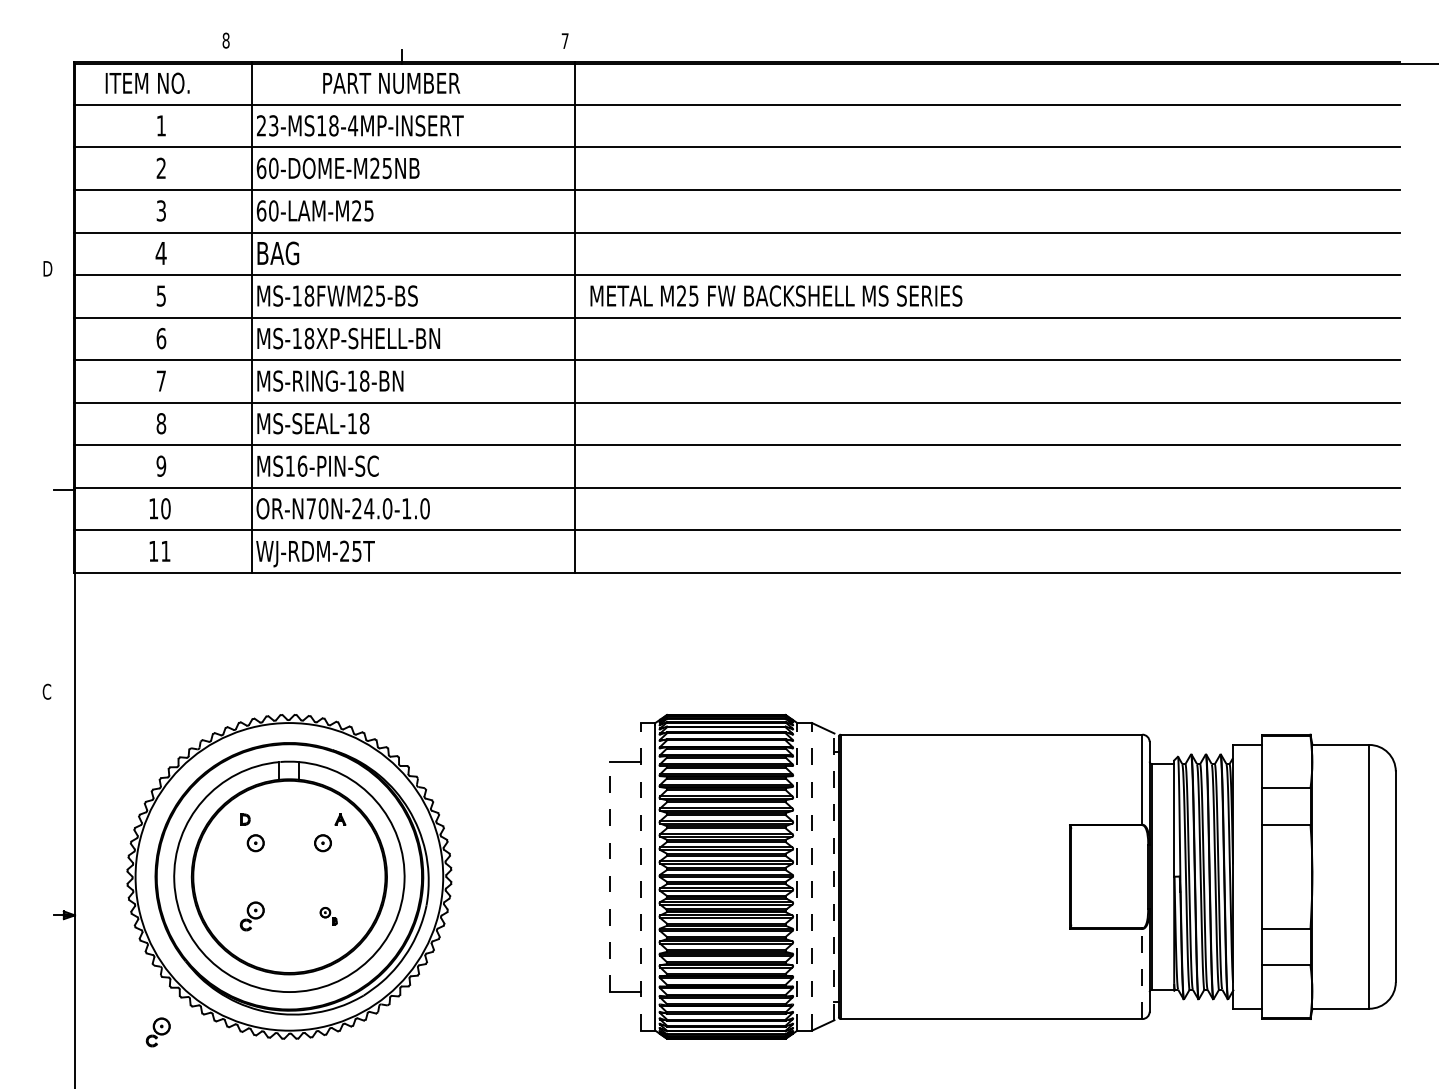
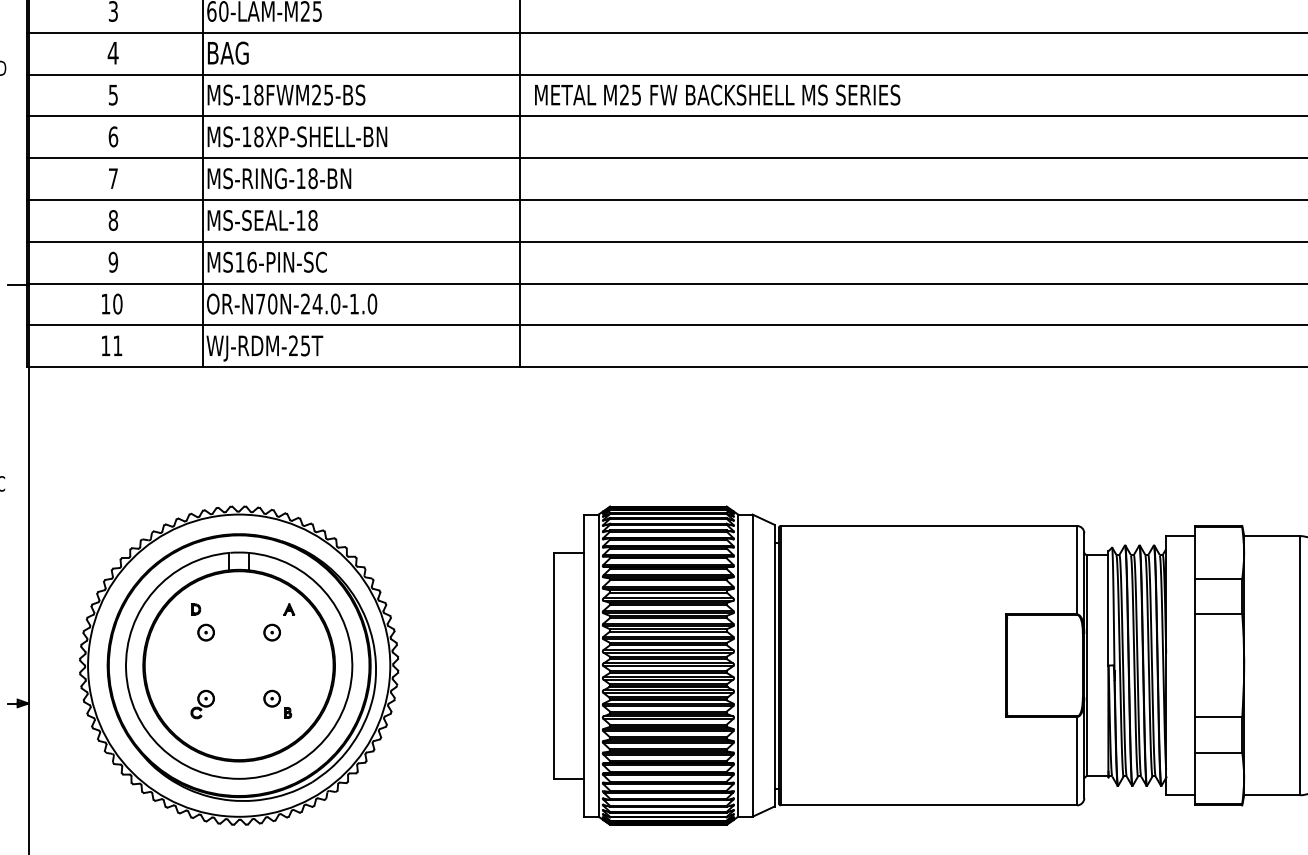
line: (640, 876) -> (584, 665), dashed -> solid
line: (797, 876) -> (738, 665), dashed -> solid
line: (812, 876) -> (753, 665), dashed -> solid
line: (834, 876) -> (774, 665), dashed -> solid
line: (609, 877) -> (553, 666), dashed -> solid
part: (328, 915) -> (277, 703), size x1.67
line: (1142, 973) -> (1077, 760), dashed -> solid
part: (157, 1032) -> (109, 818), removed

